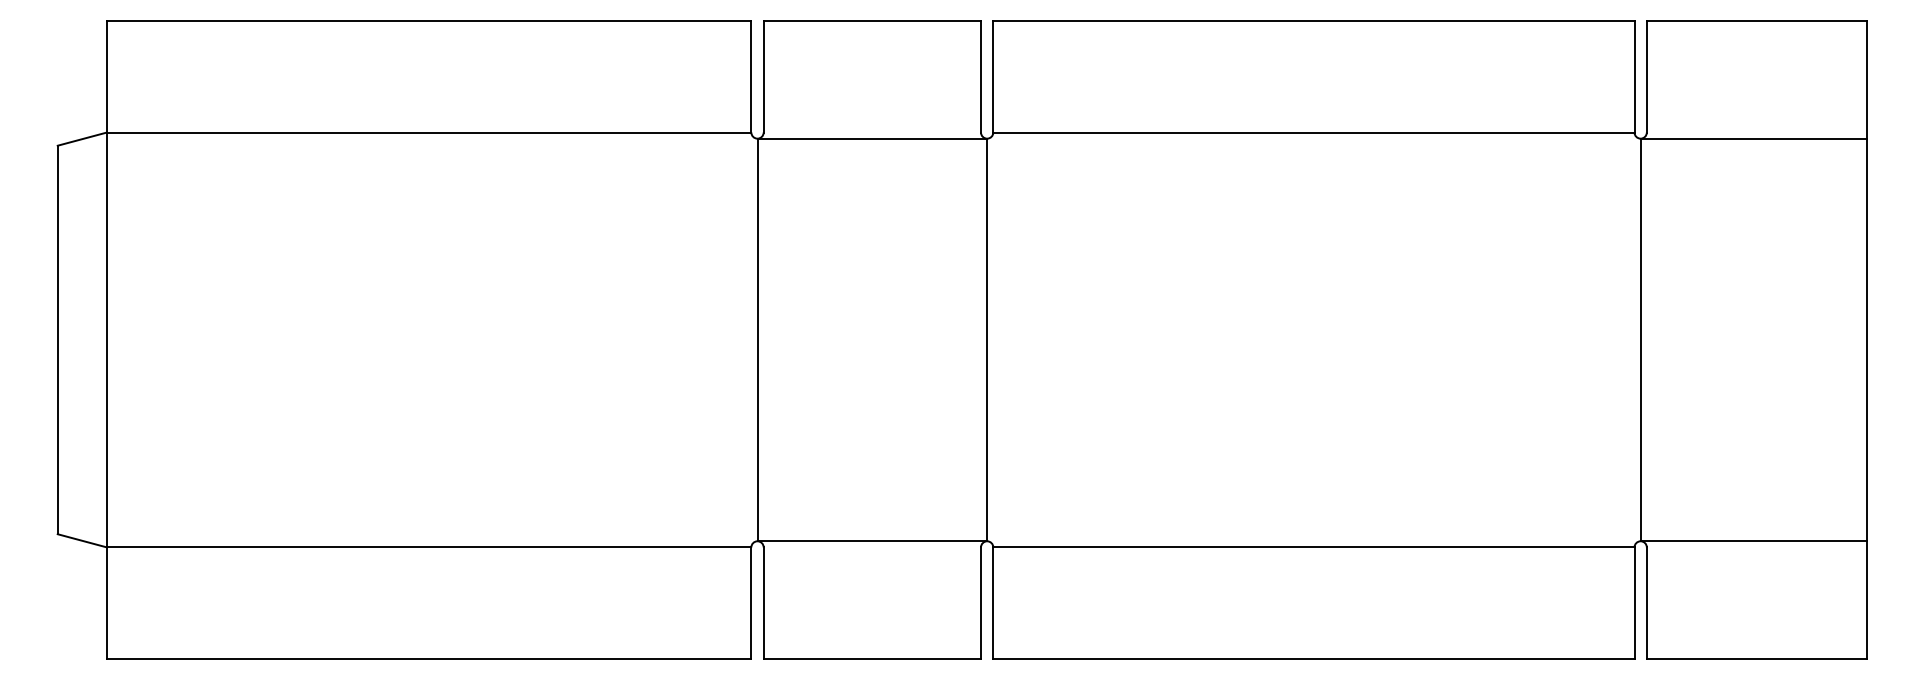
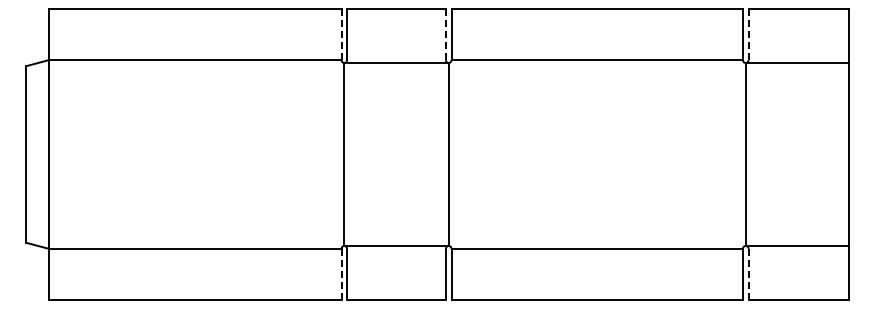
line: (1646, 75) -> (748, 34), solid -> dashed
line: (751, 78) -> (341, 35), solid -> dashed
line: (980, 78) -> (445, 35), solid -> dashed
line: (751, 601) -> (341, 273), solid -> dashed
line: (1646, 604) -> (748, 274), solid -> dashed

